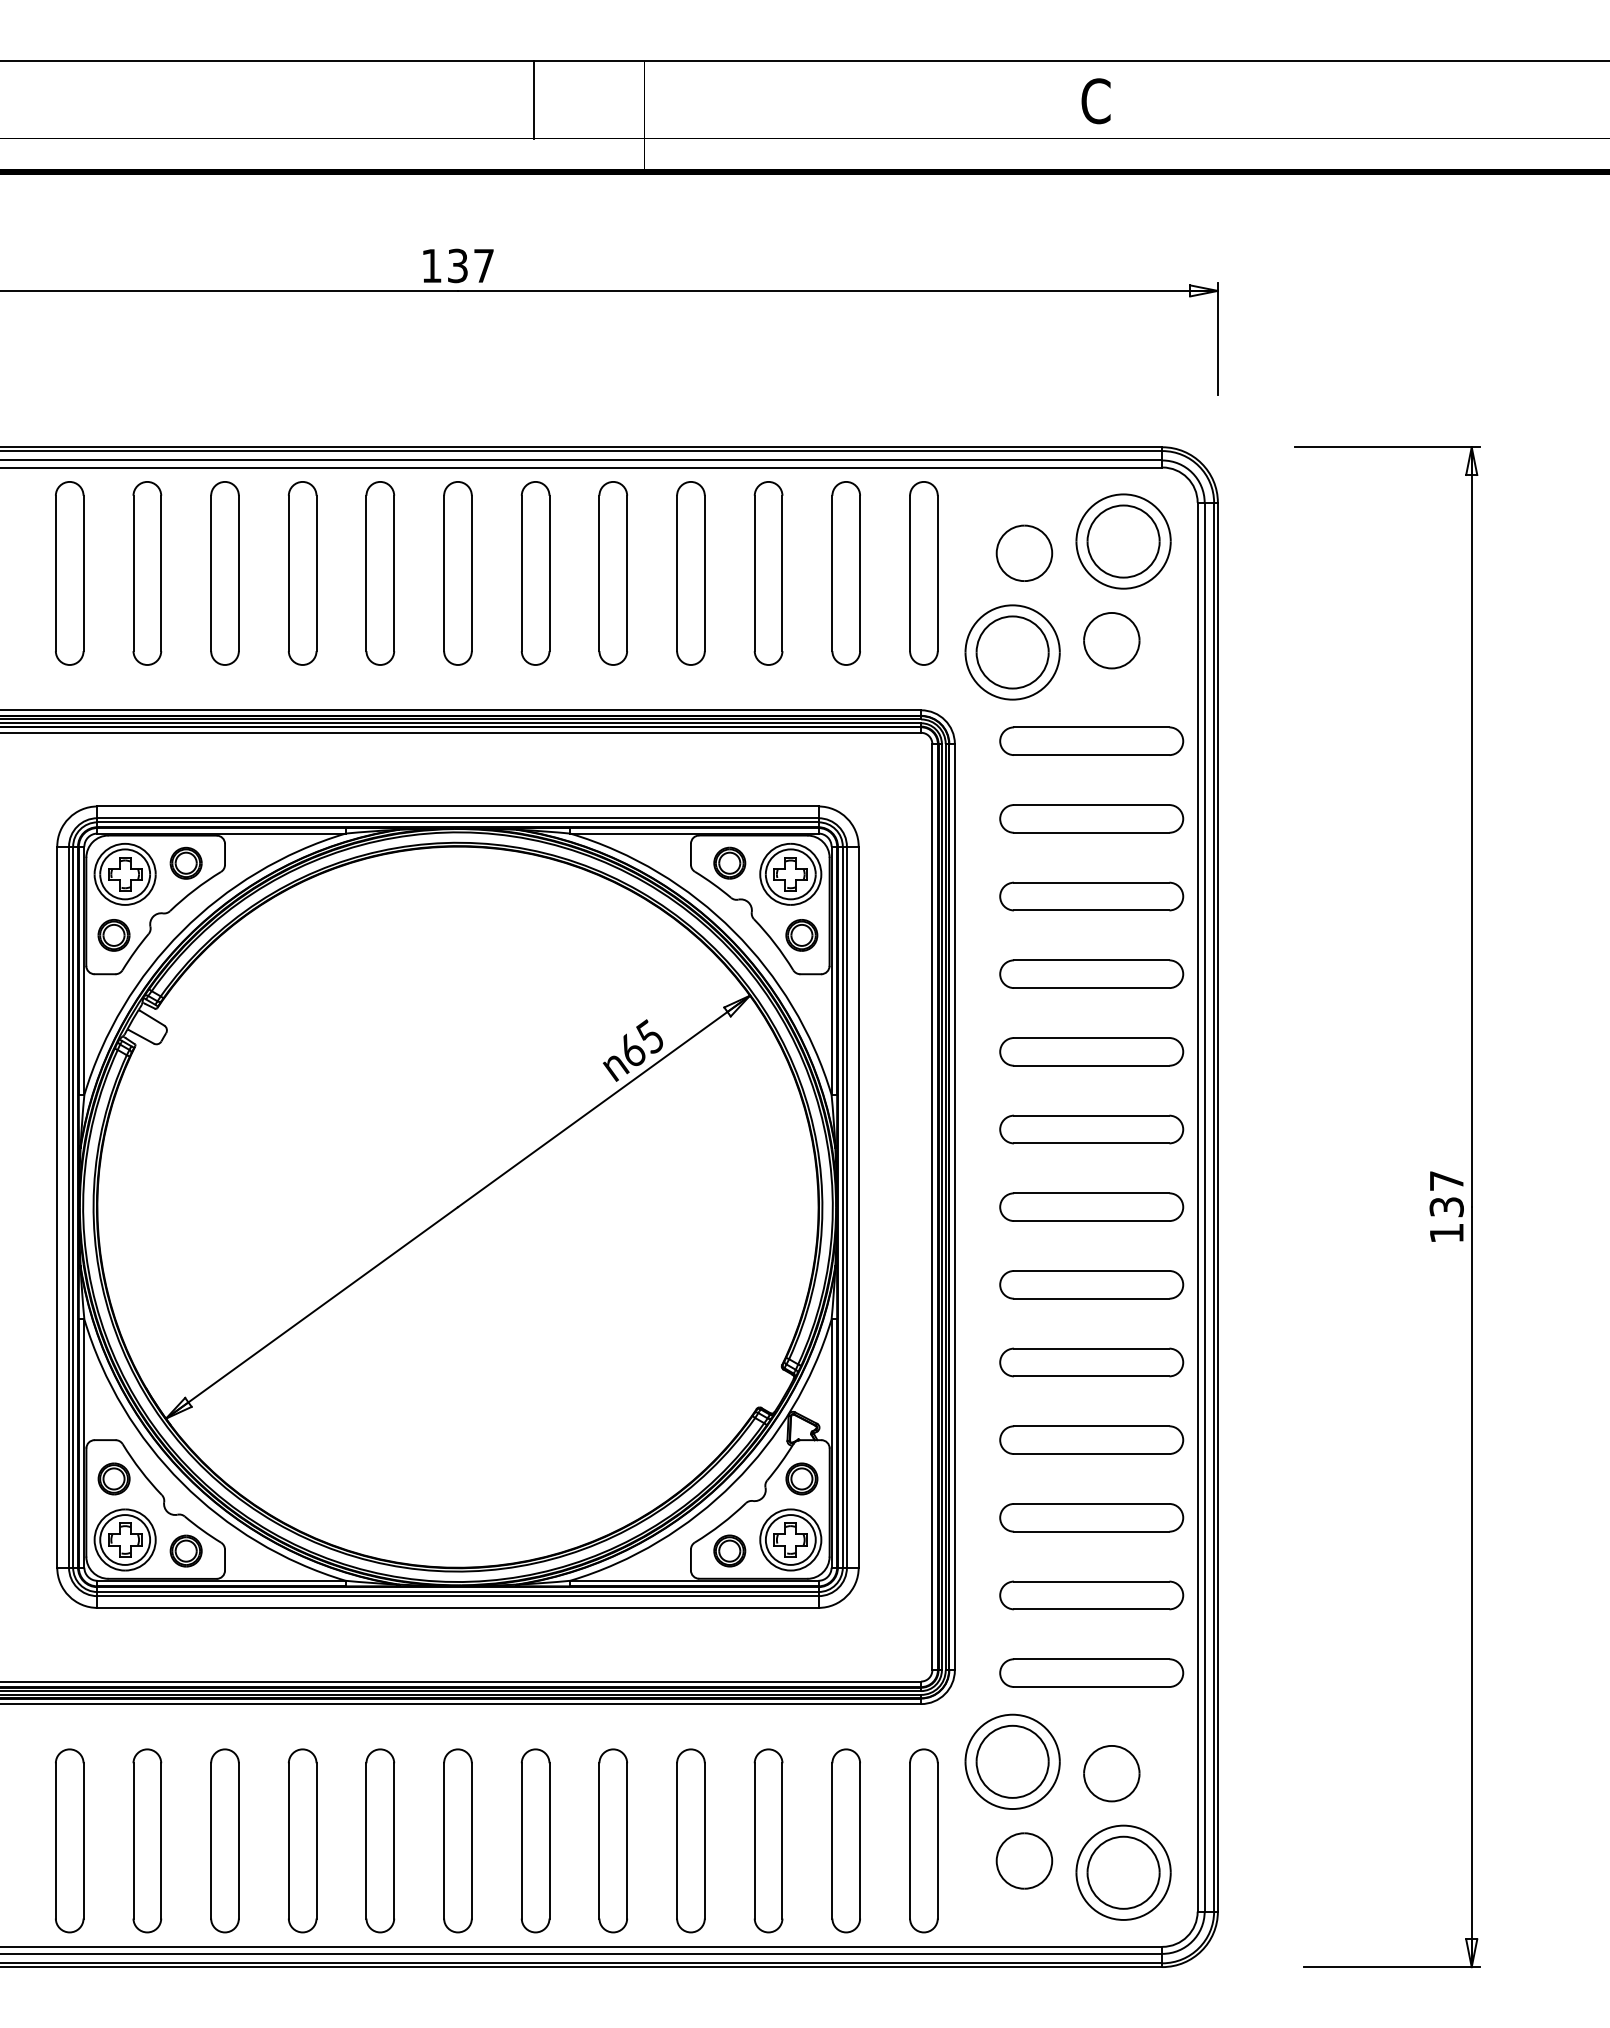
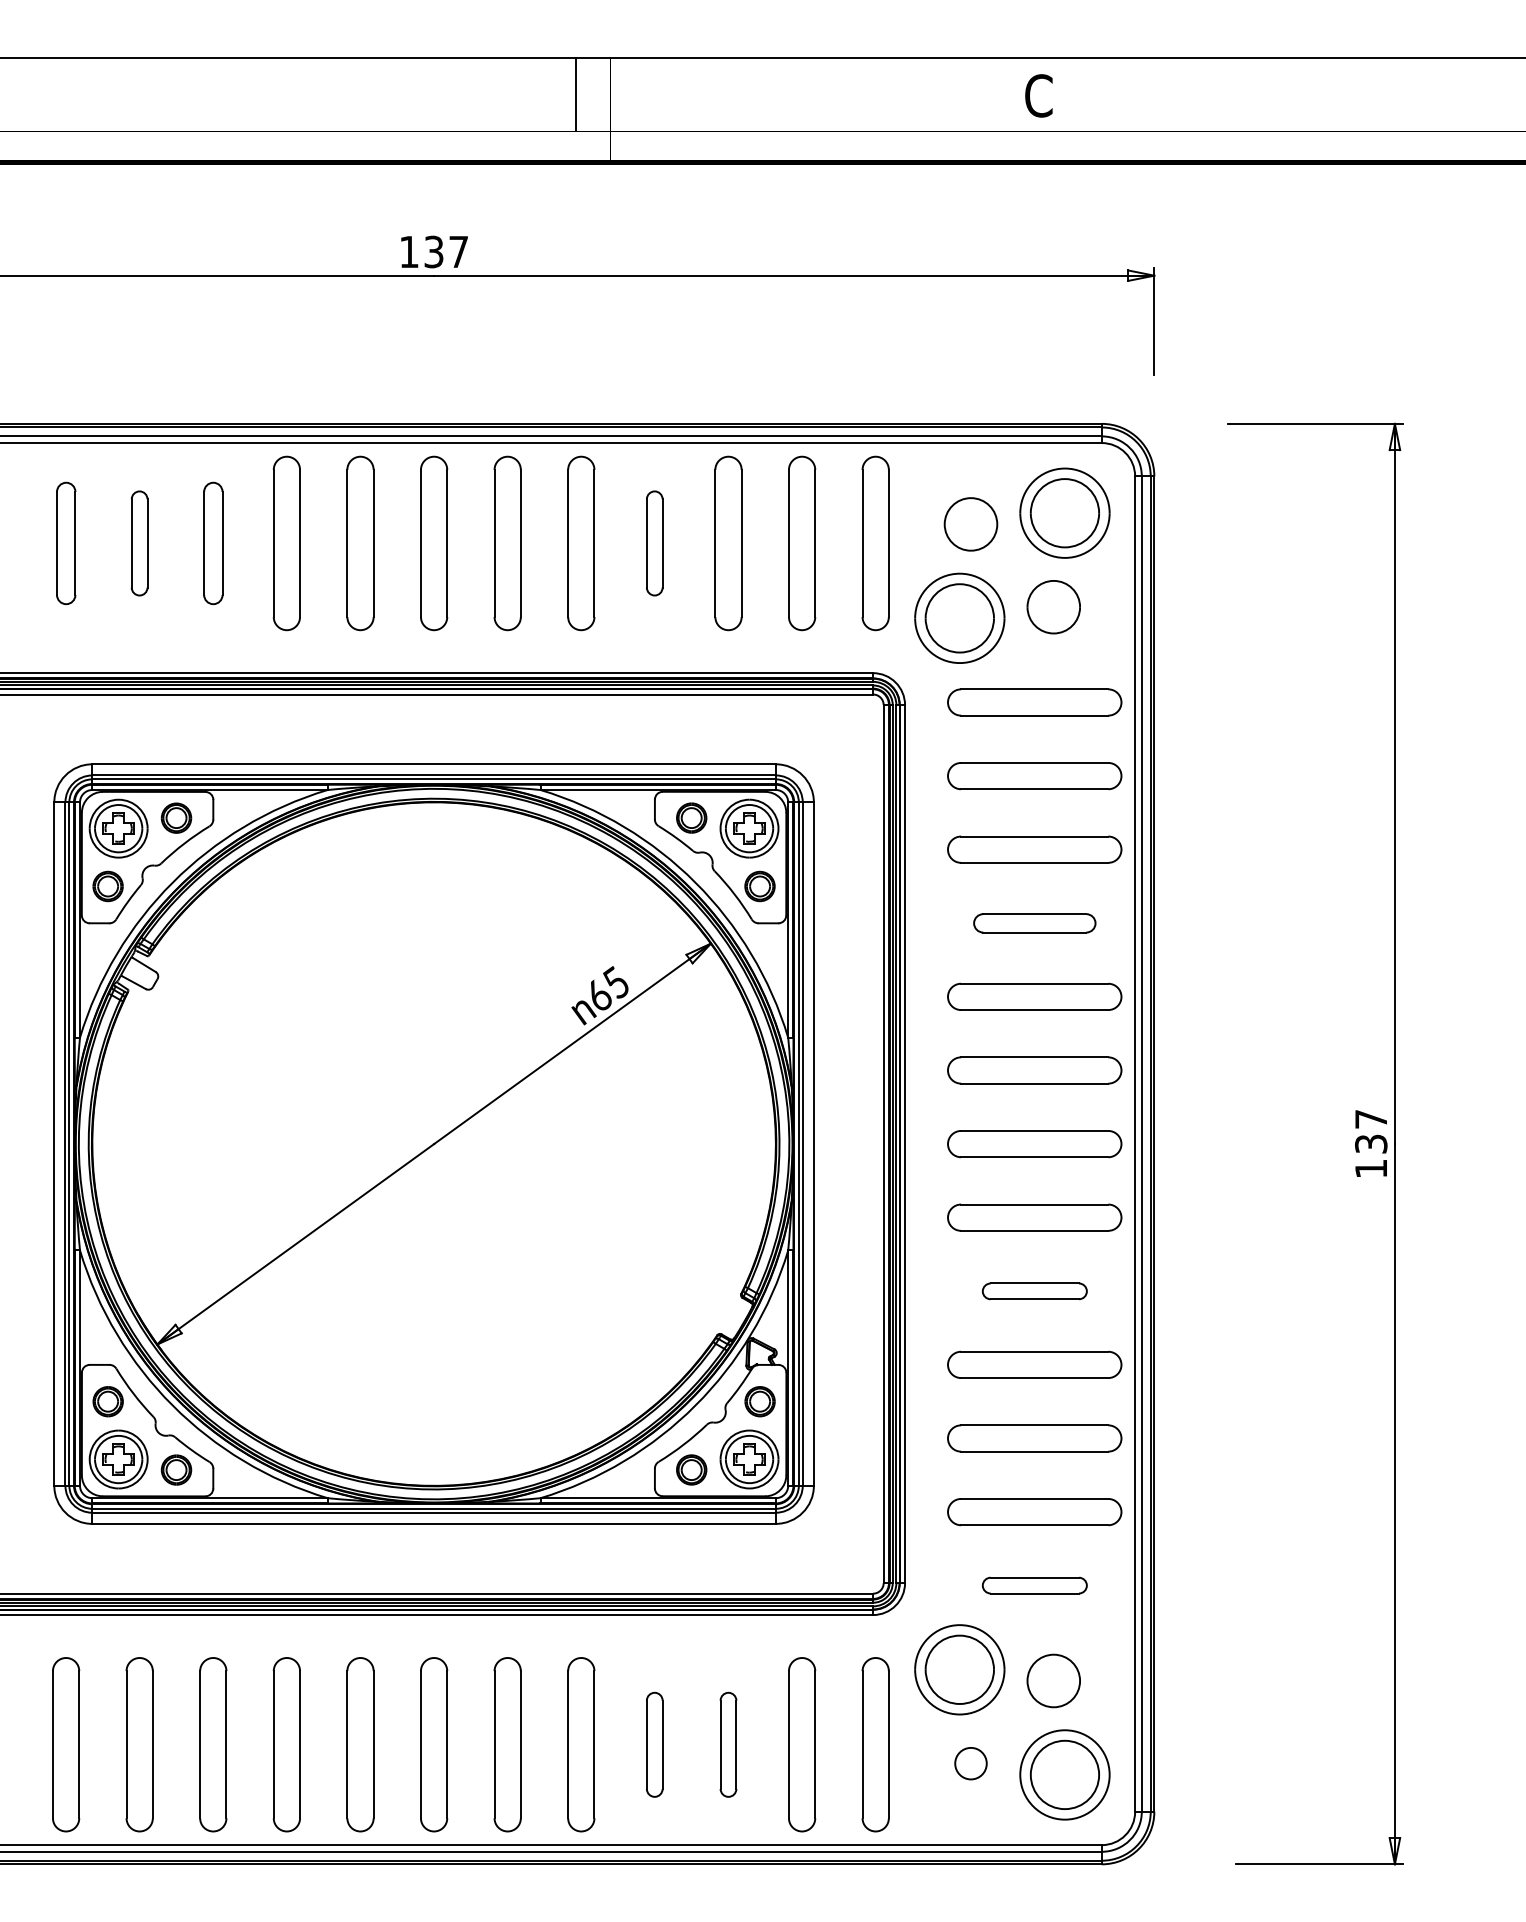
line: (533, 99) -> (575, 94), moved
part: (70, 573) -> (66, 543), size x0.7
part: (147, 573) -> (139, 543), size x0.6
part: (225, 573) -> (213, 543), size x0.7
part: (690, 573) -> (654, 543), size x0.6
part: (1091, 974) -> (1034, 923), size x0.7
part: (1091, 1362) -> (1034, 1291), size x0.6
part: (1091, 1672) -> (1034, 1585), size x0.6
part: (690, 1840) -> (654, 1744), size x0.6
part: (768, 1840) -> (728, 1744), size x0.6
part: (1023, 1860) -> (970, 1763), size x0.6

